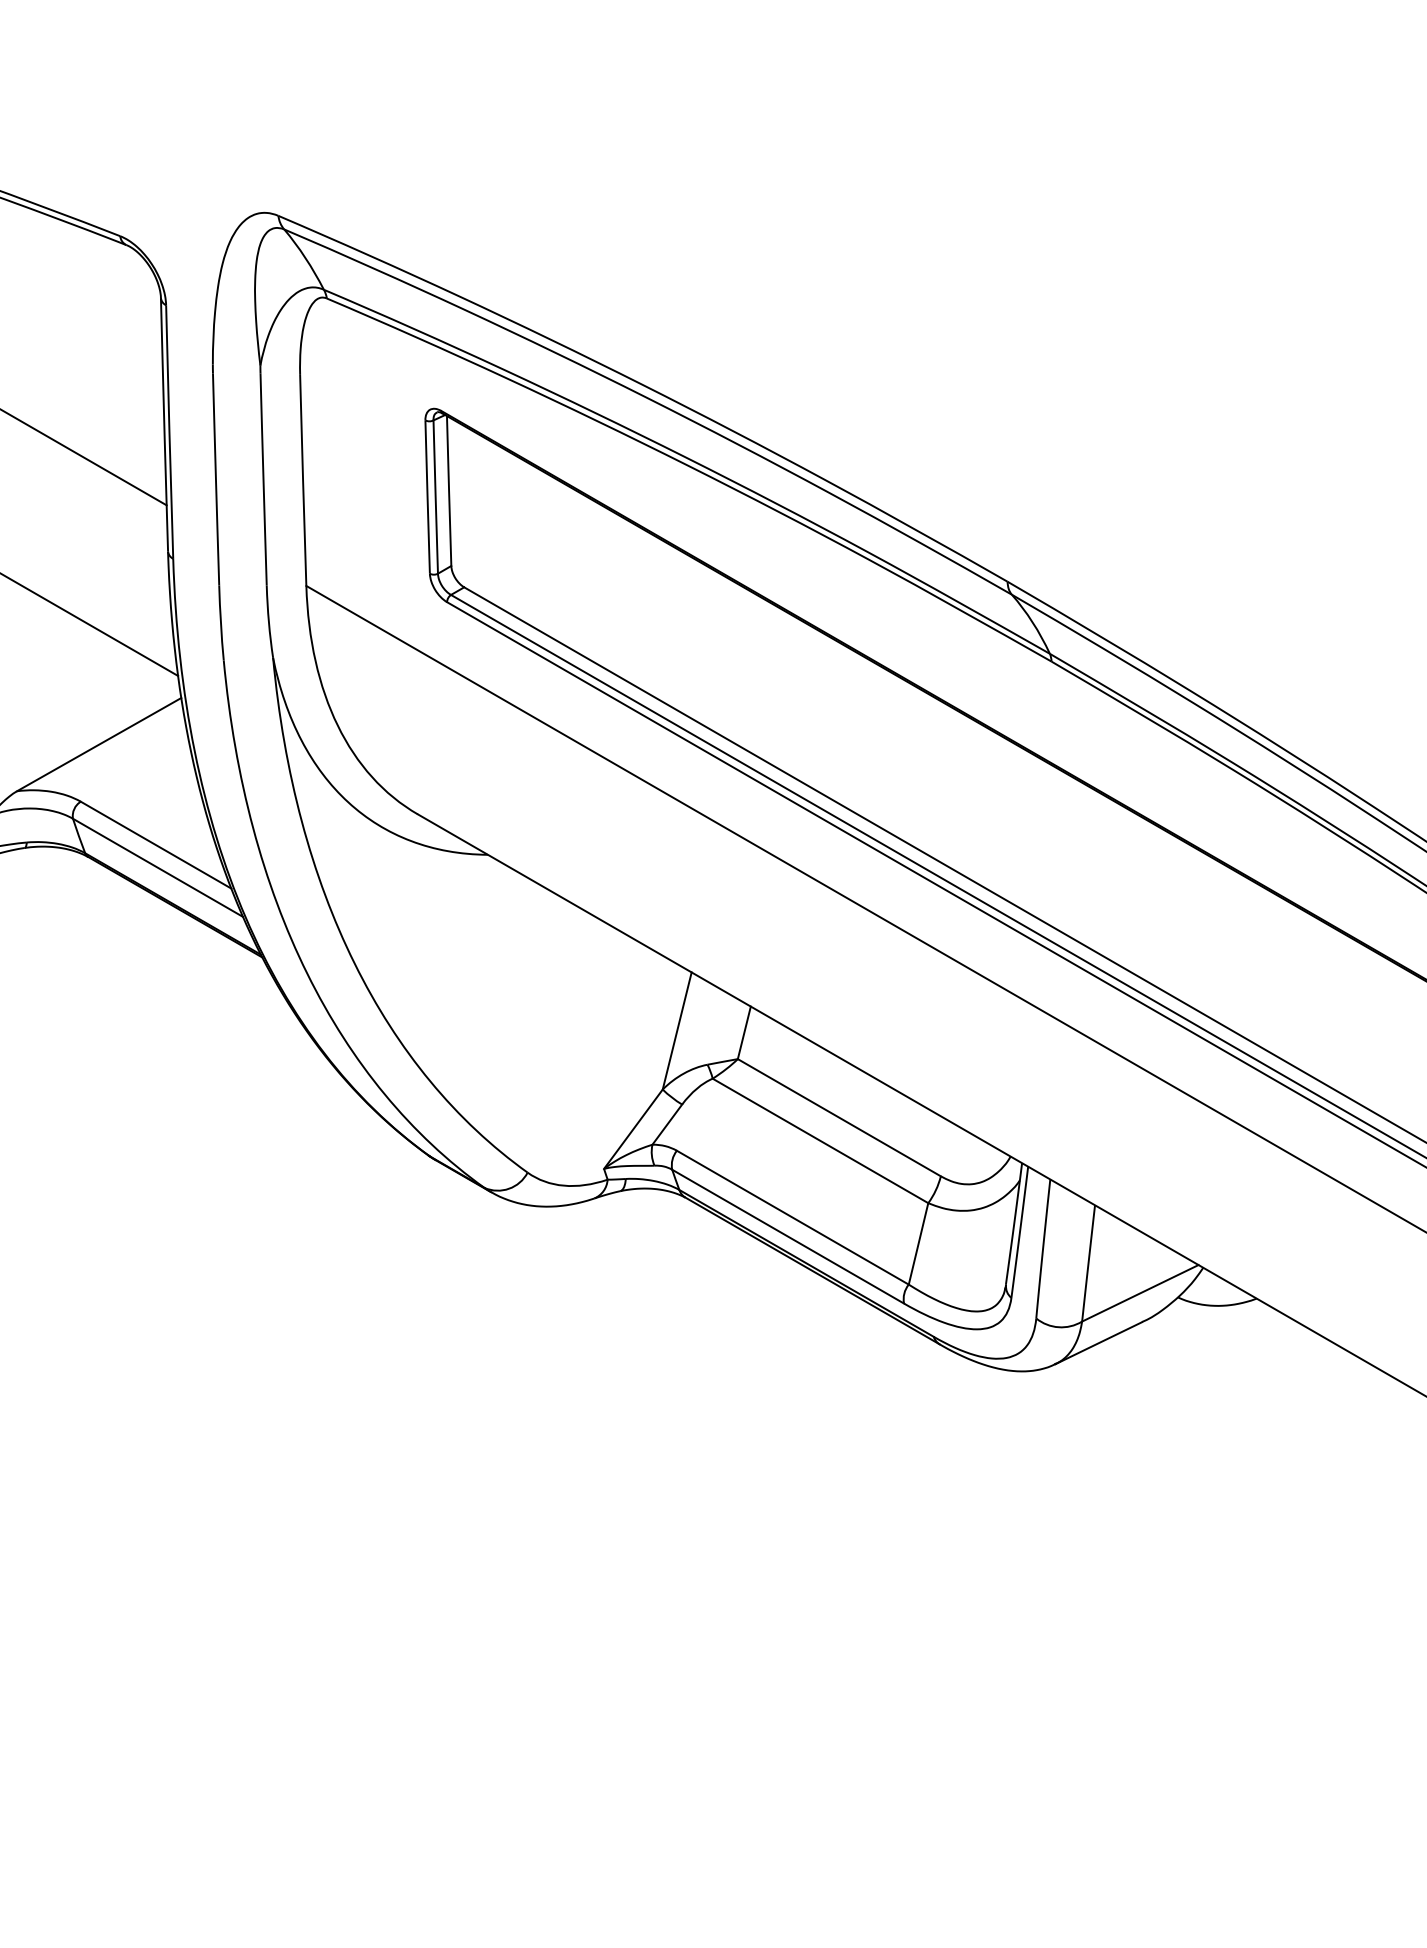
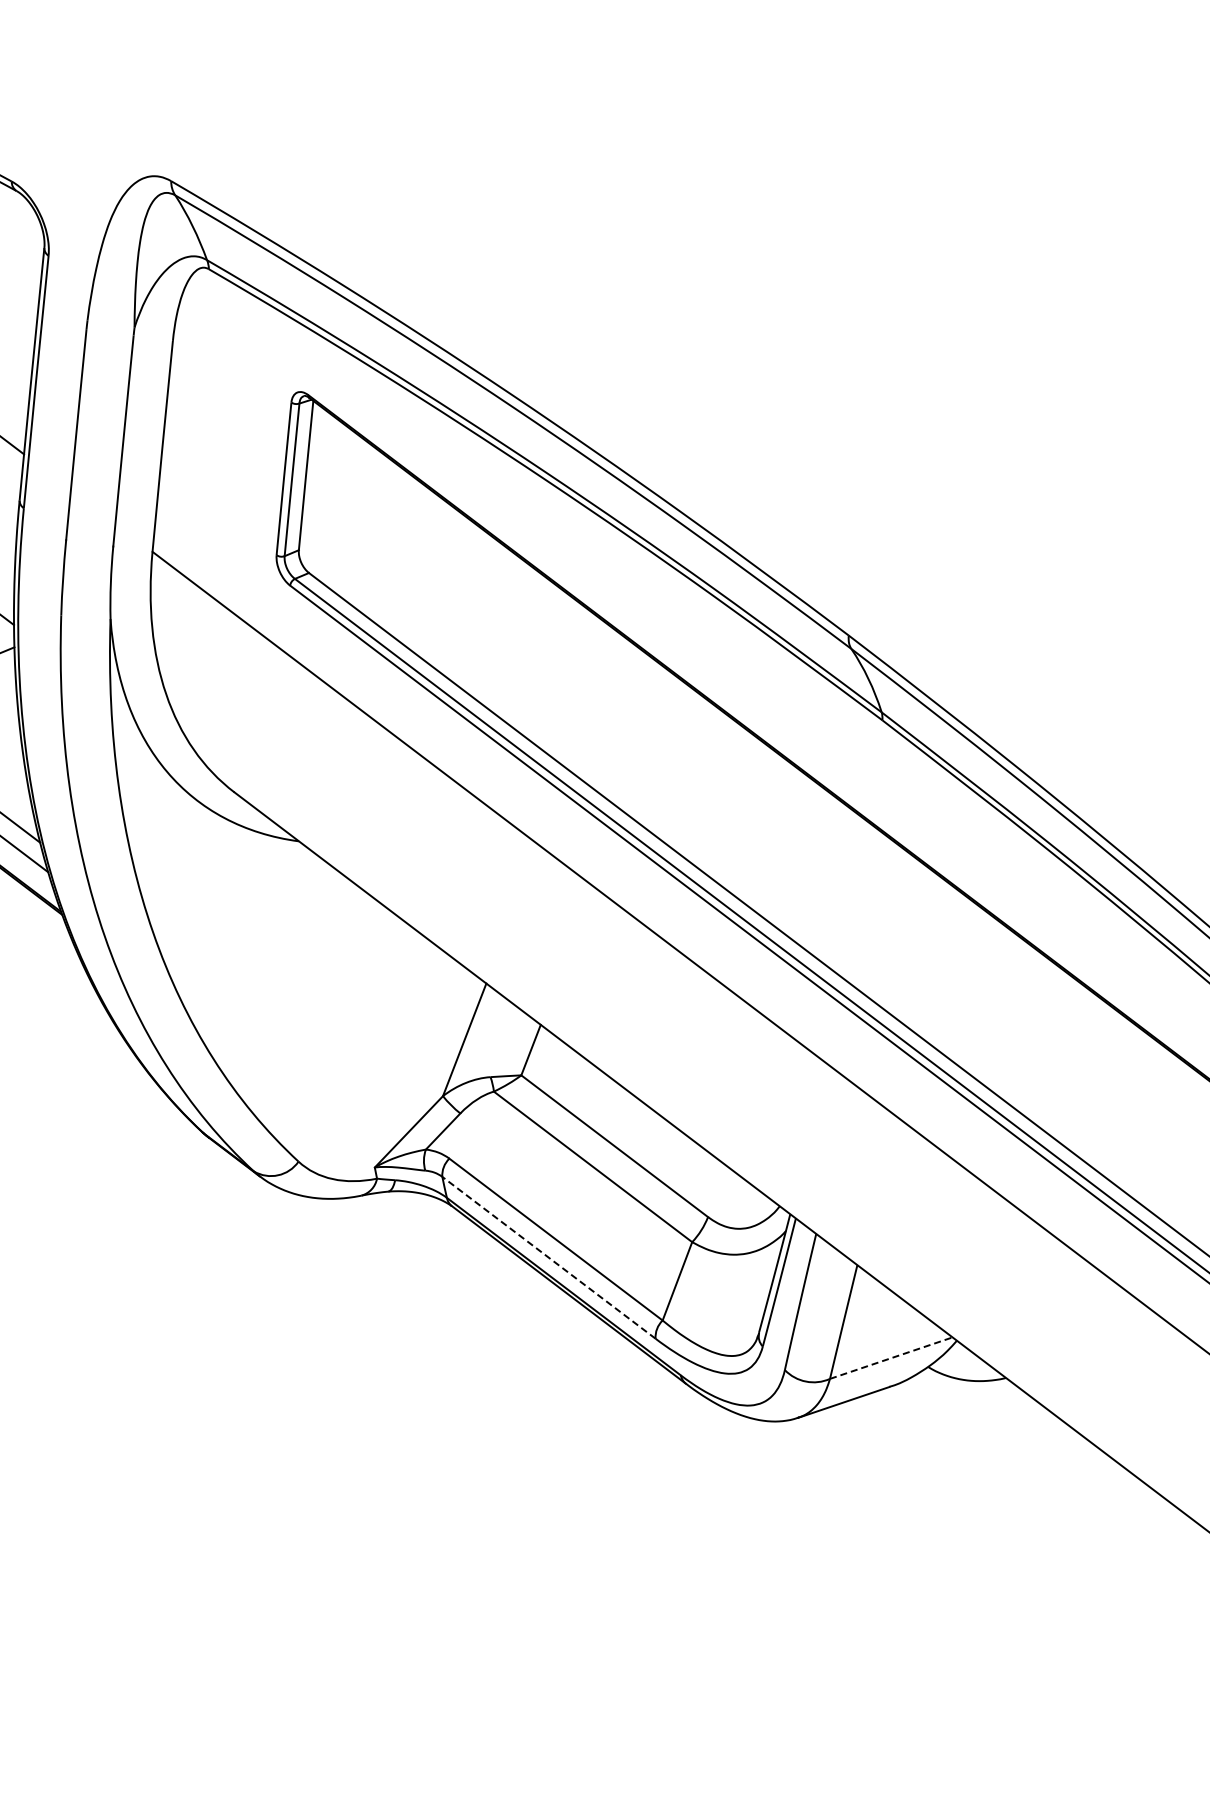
line: (788, 1236) -> (549, 1257), solid -> dashed
line: (1140, 1293) -> (891, 1358), solid -> dashed

